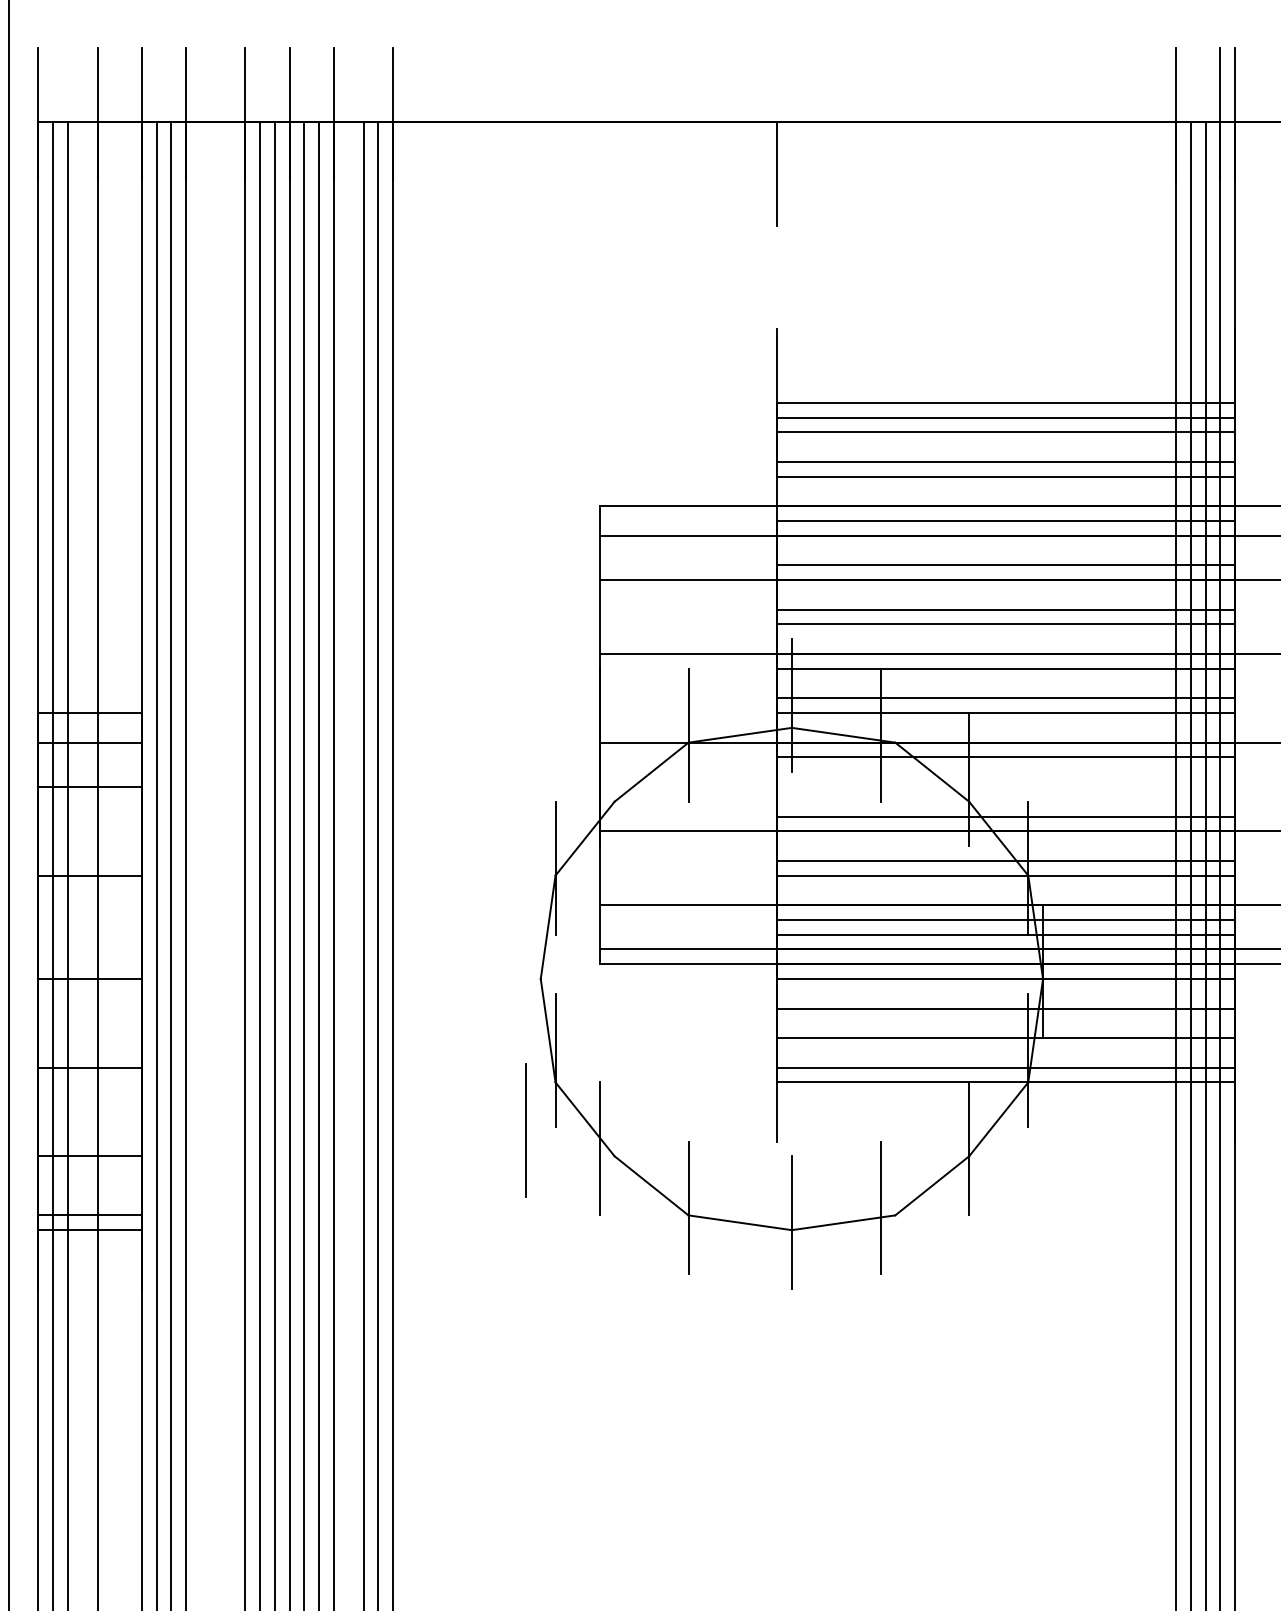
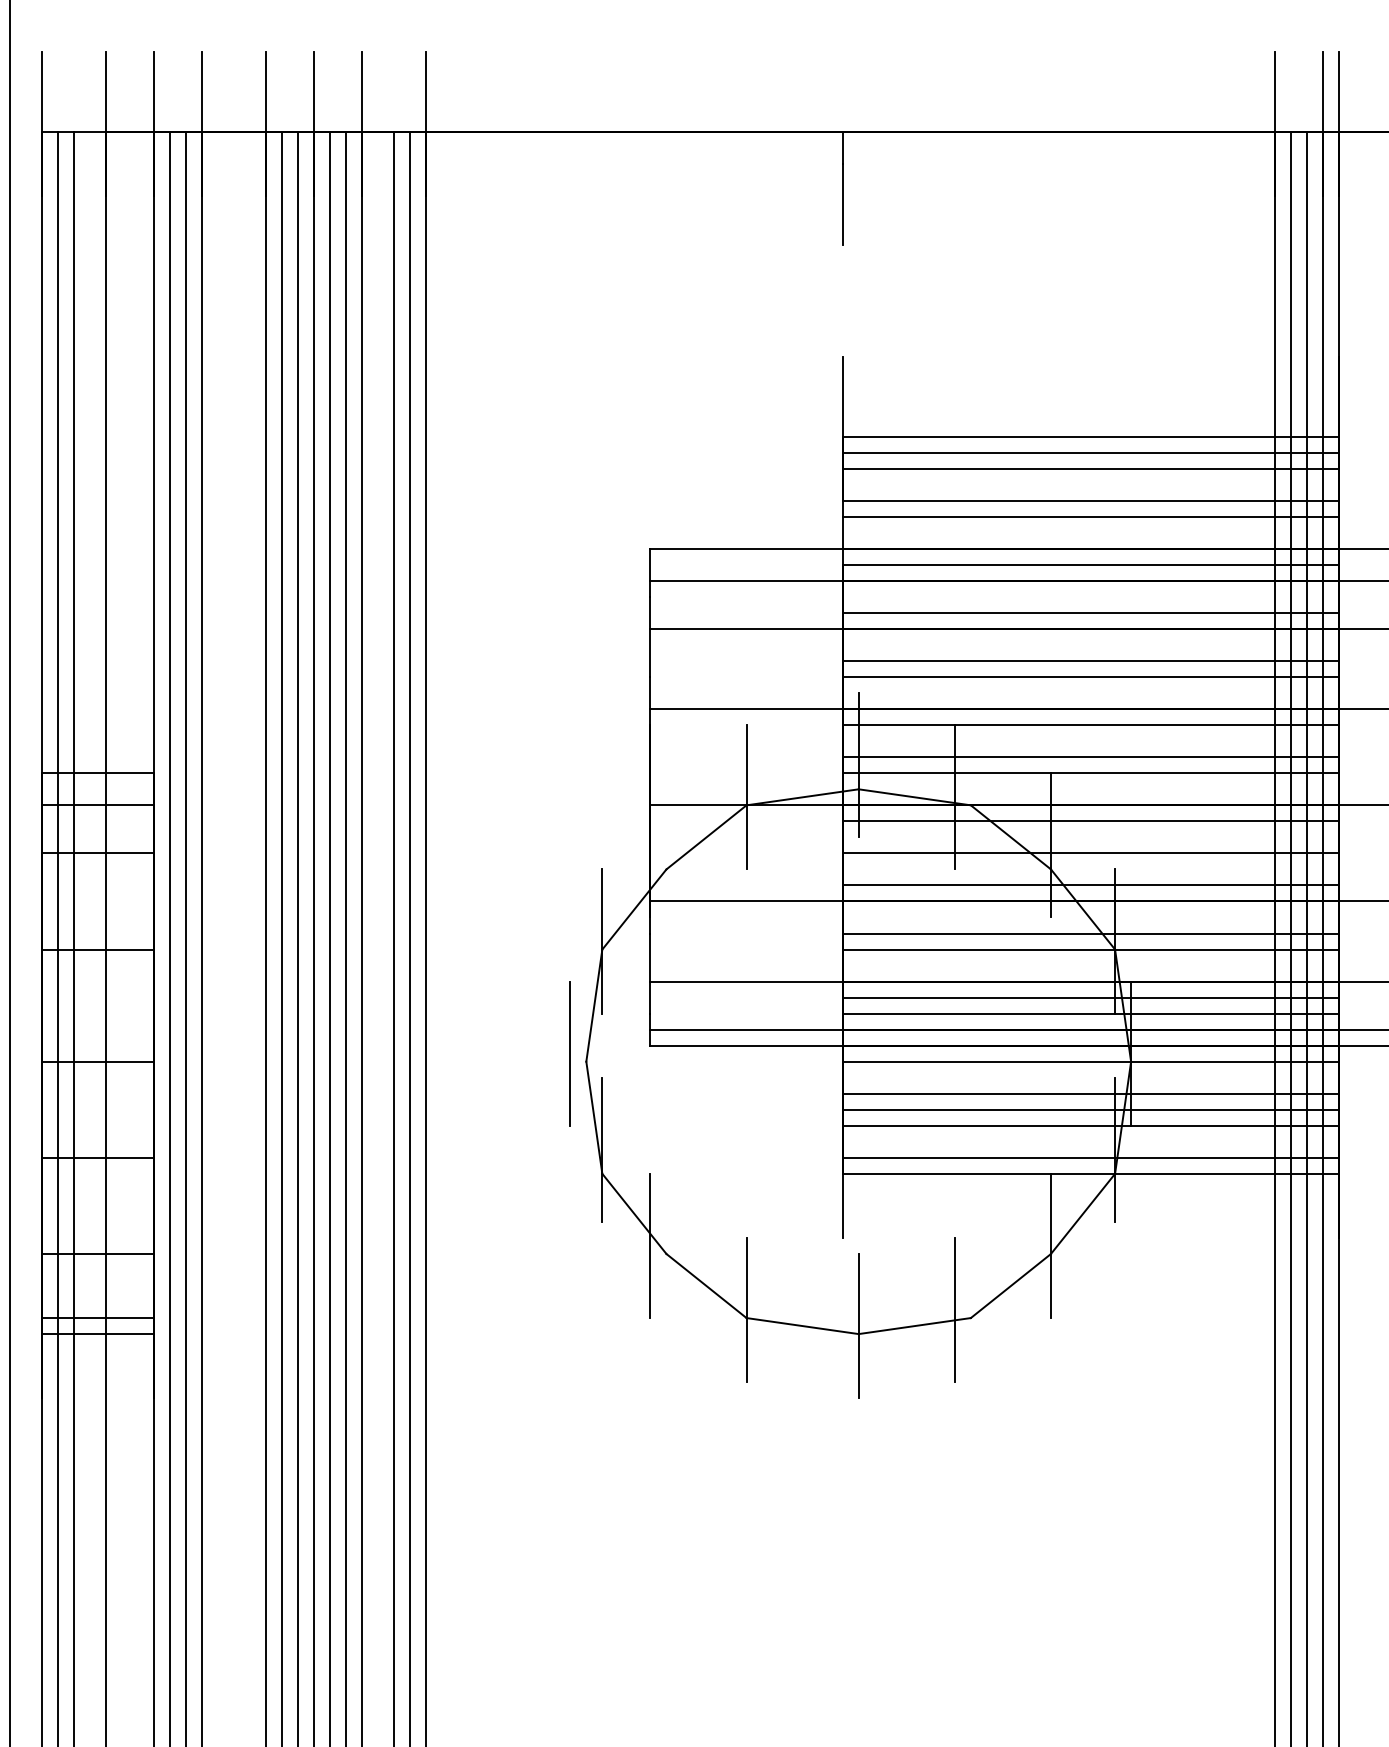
line: (1006, 786) -> (1091, 852), added
line: (1006, 1023) -> (1091, 1109), added
line: (525, 1130) -> (569, 1053), moved

